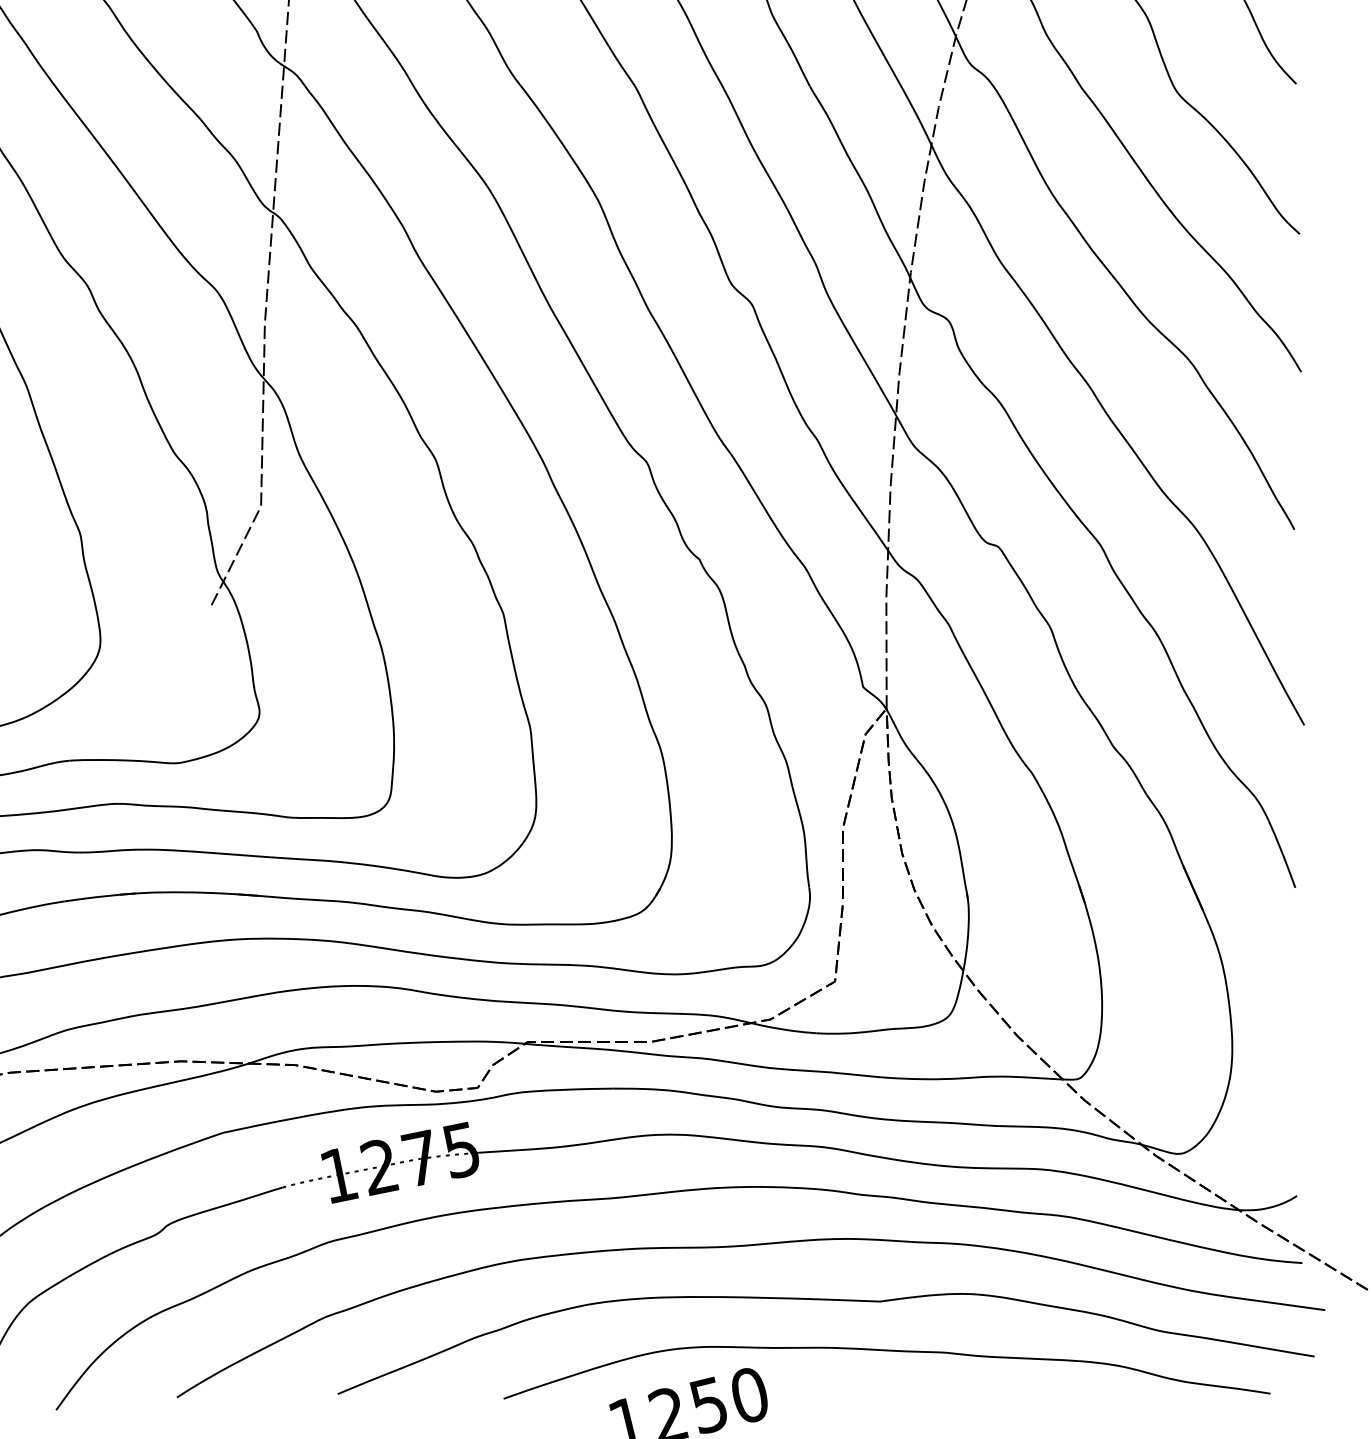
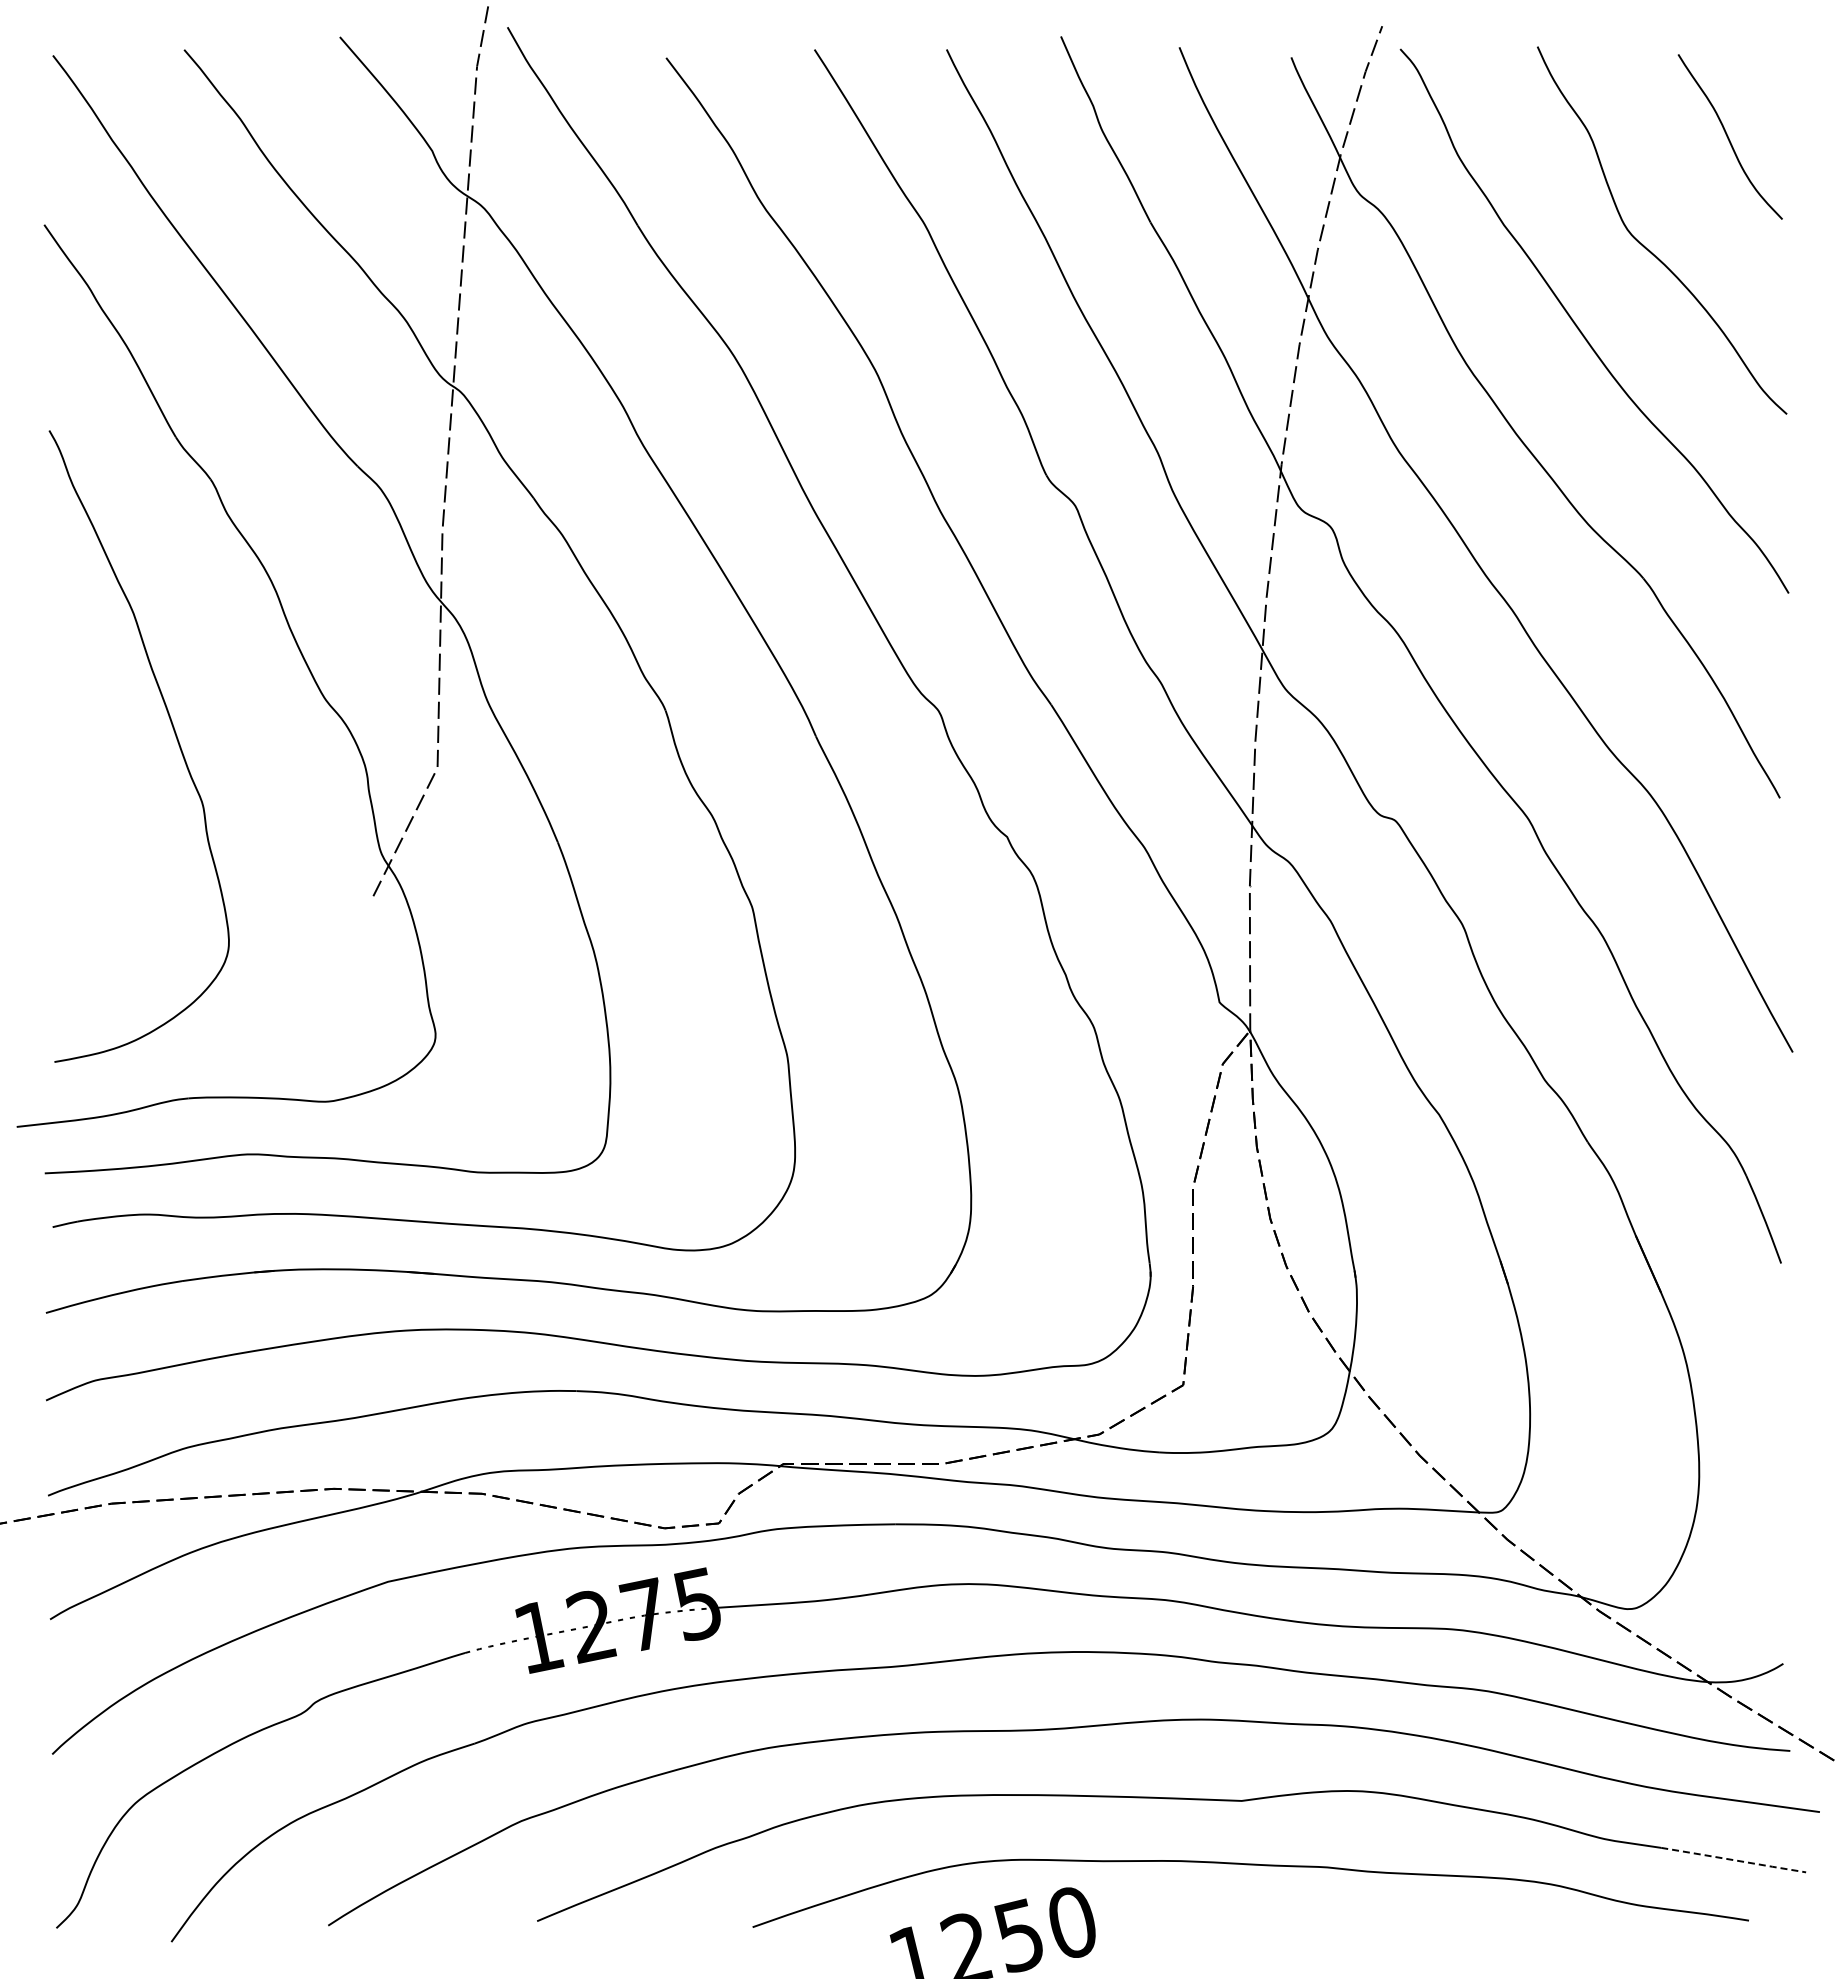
line: (1259, 1347) -> (1734, 1860), solid -> dashed

